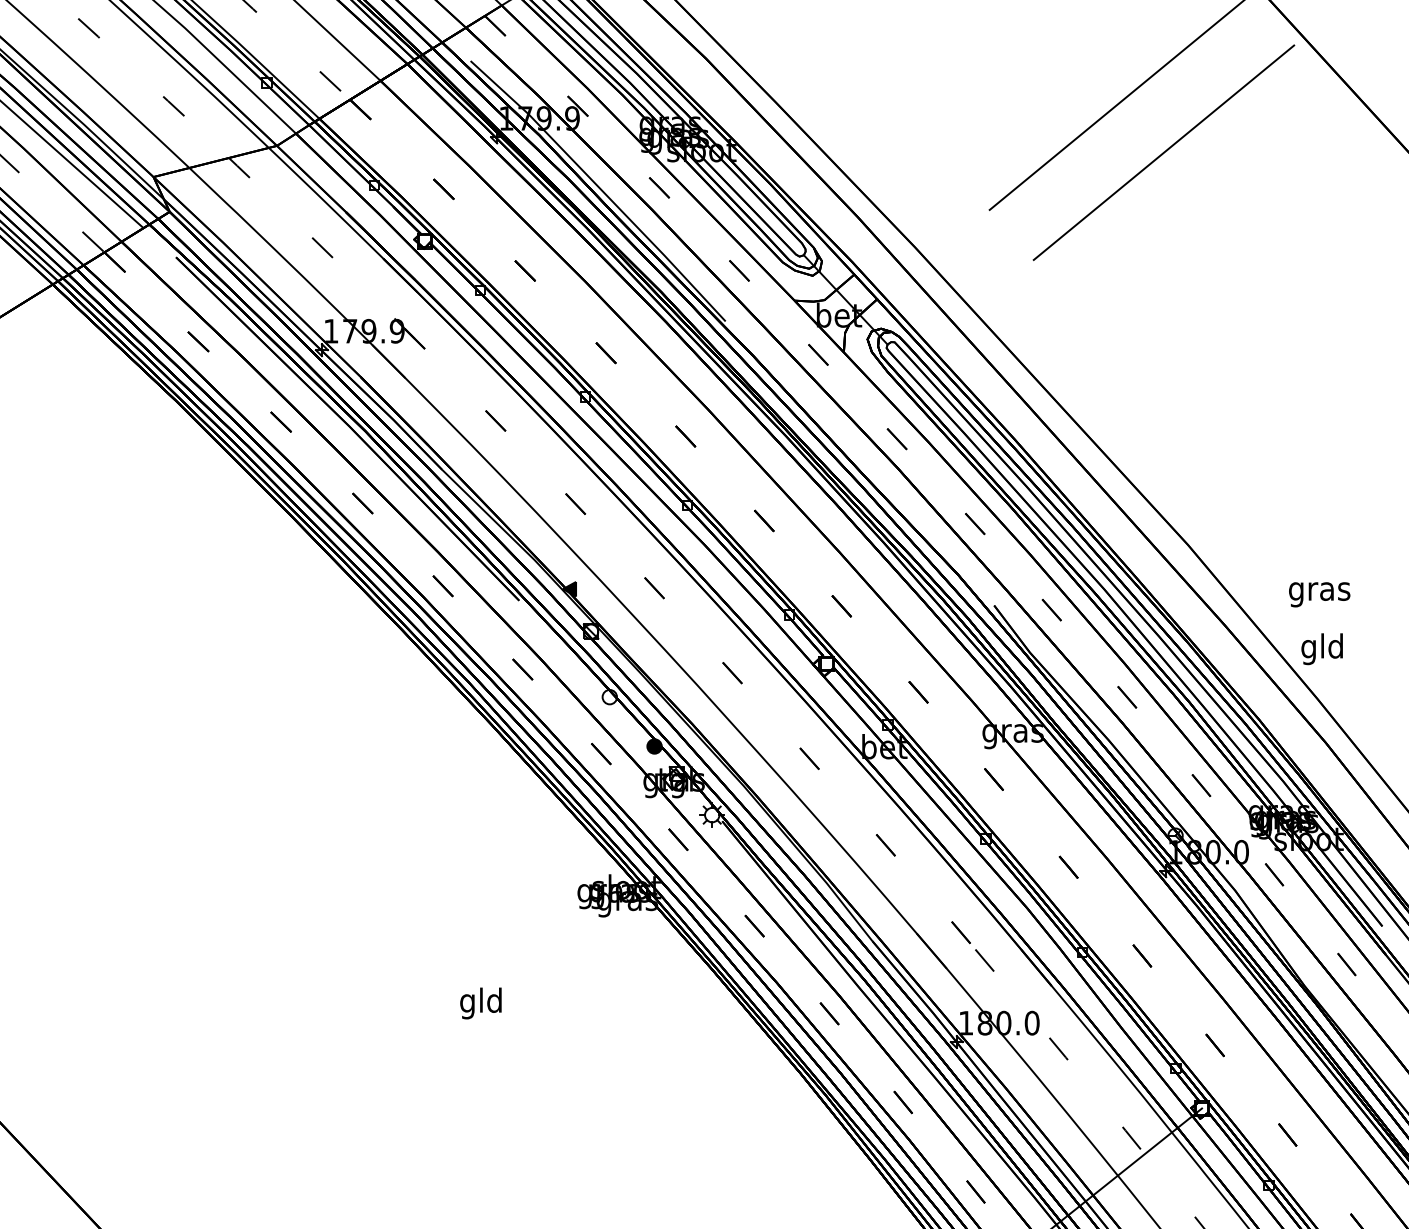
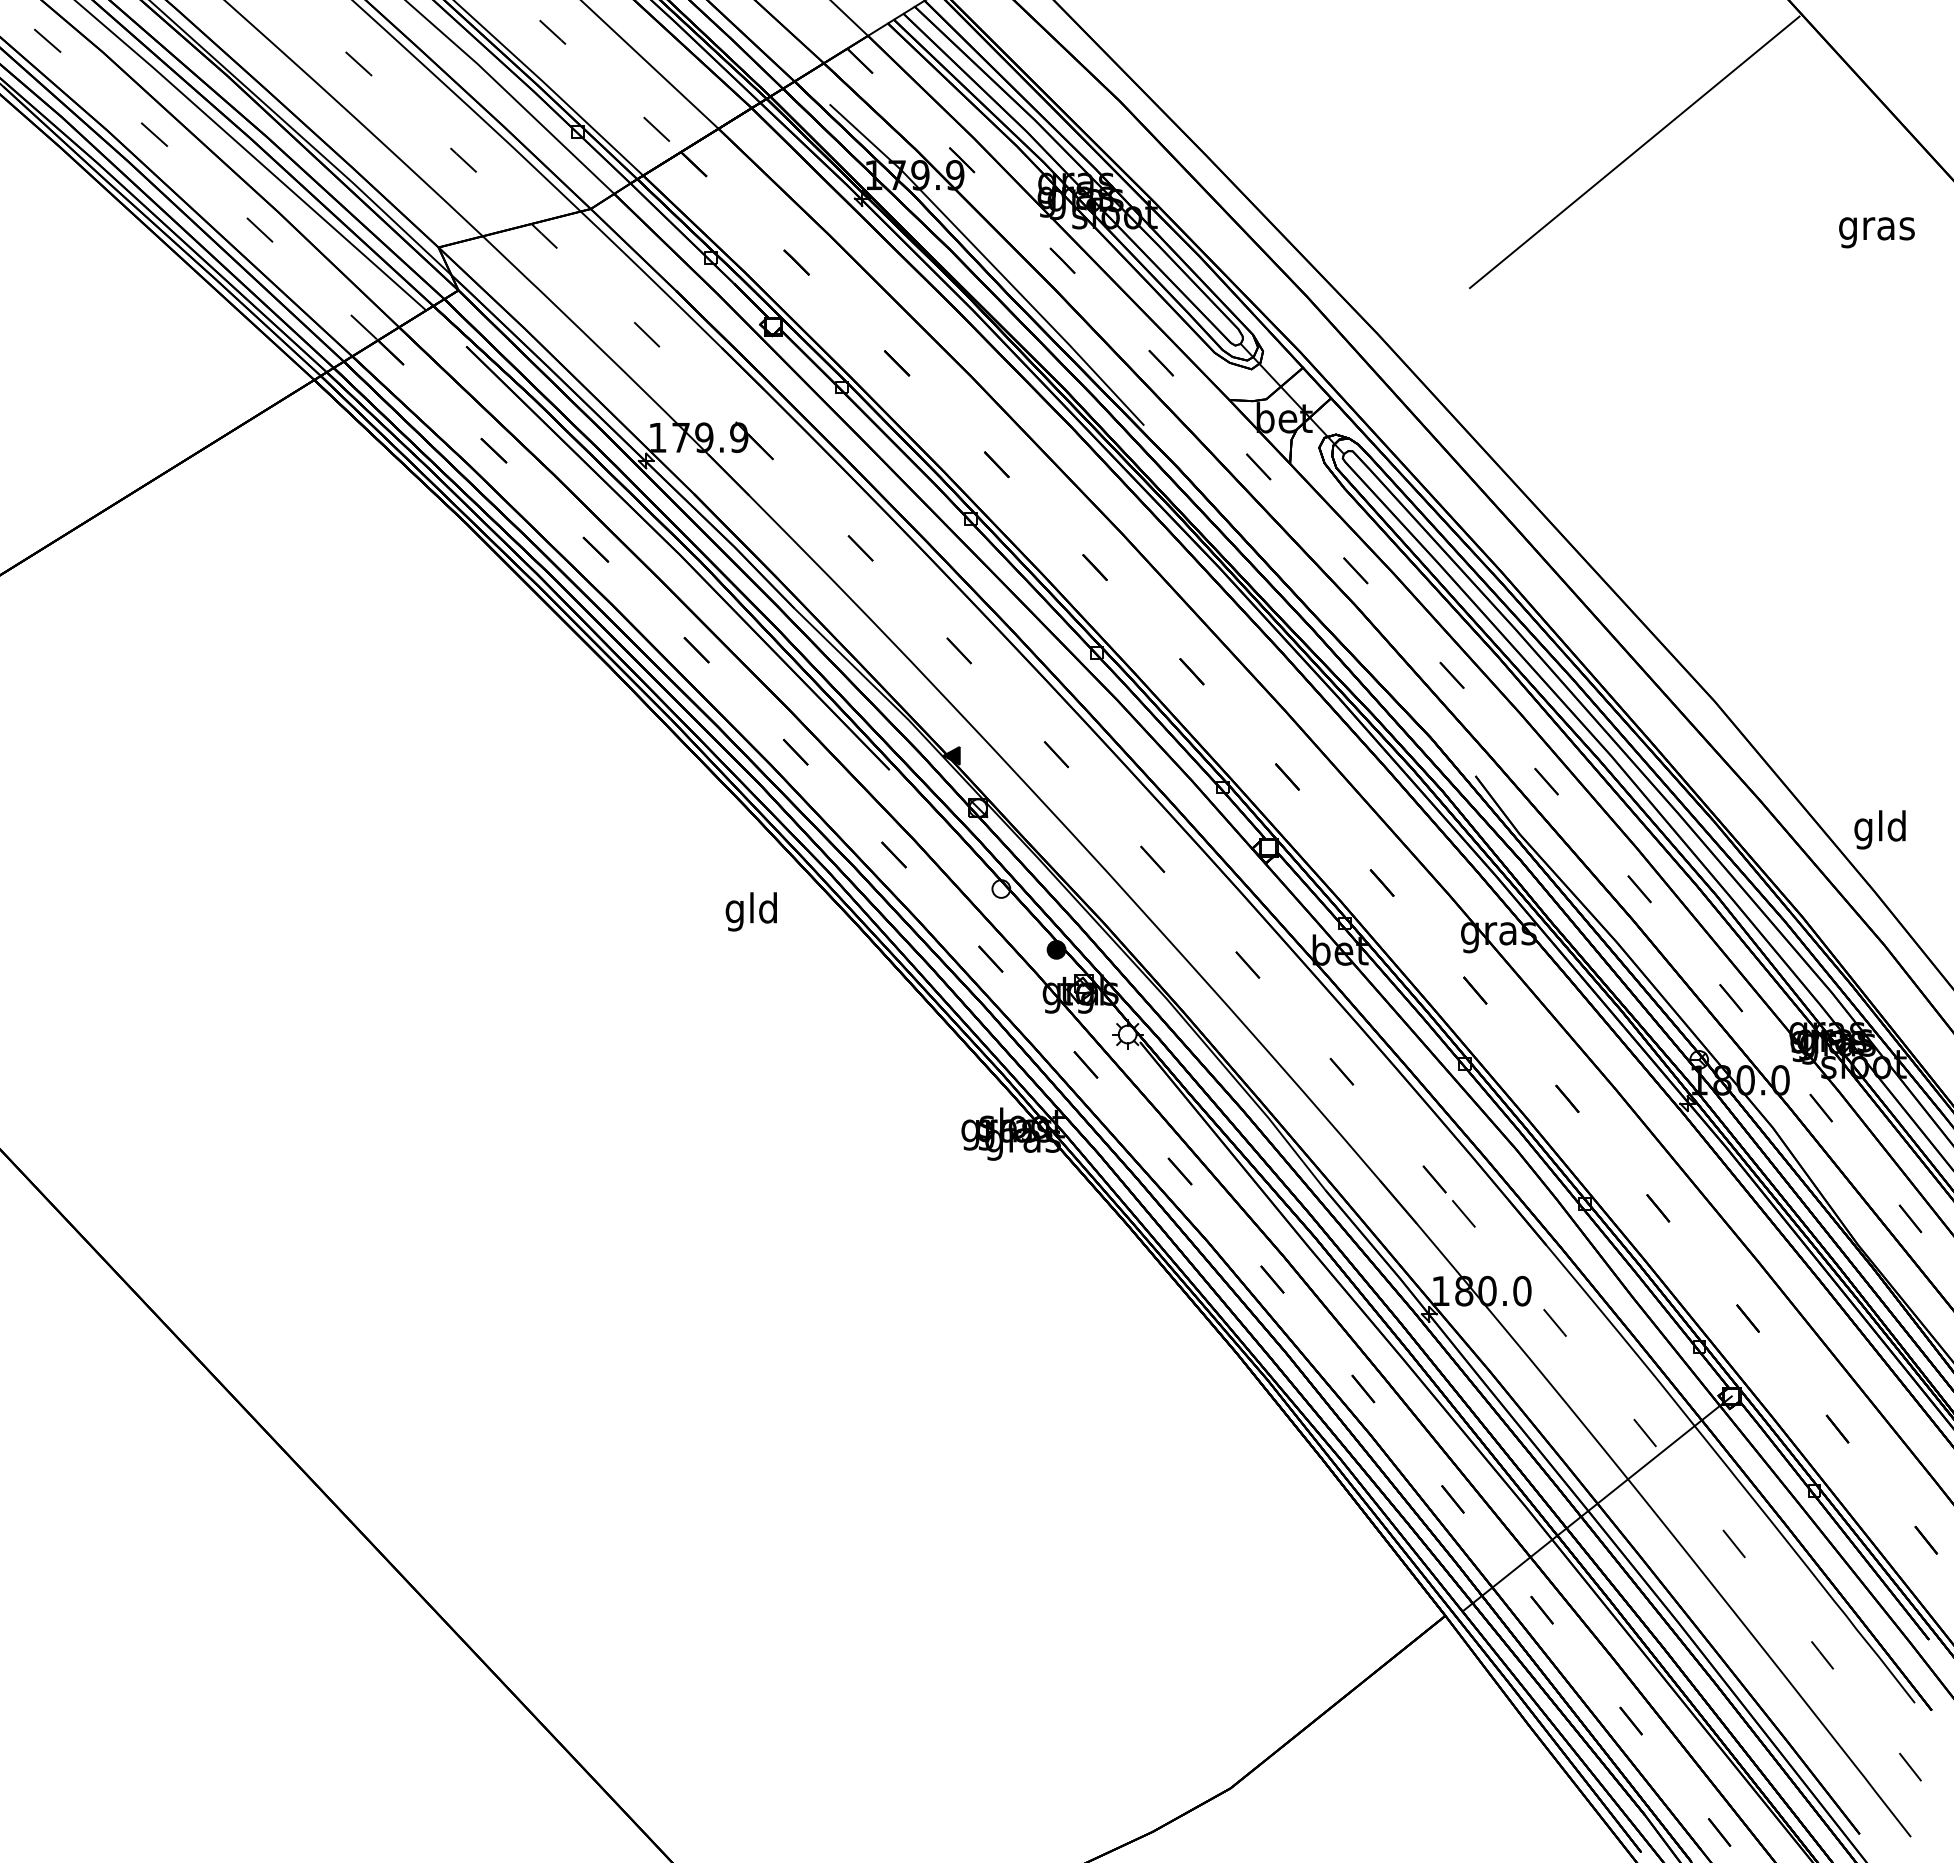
line: (1163, 152) -> (1684, 217), removed
text: (1319, 594) -> (1876, 232), moved
text: (480, 1003) -> (750, 911), moved

